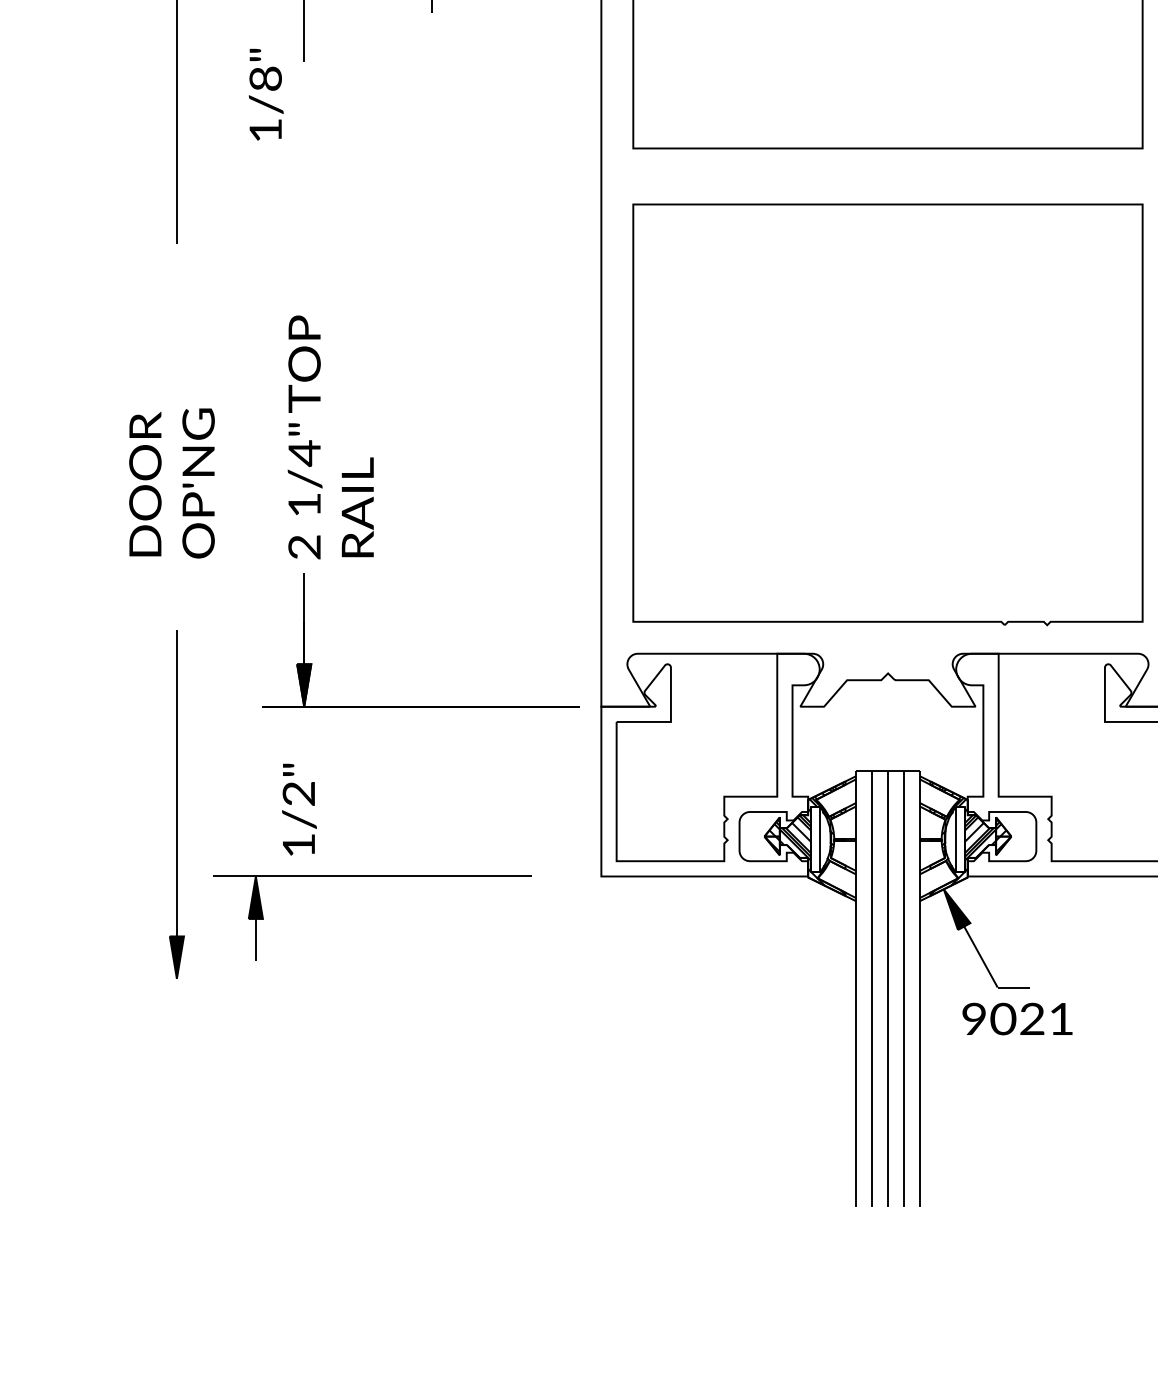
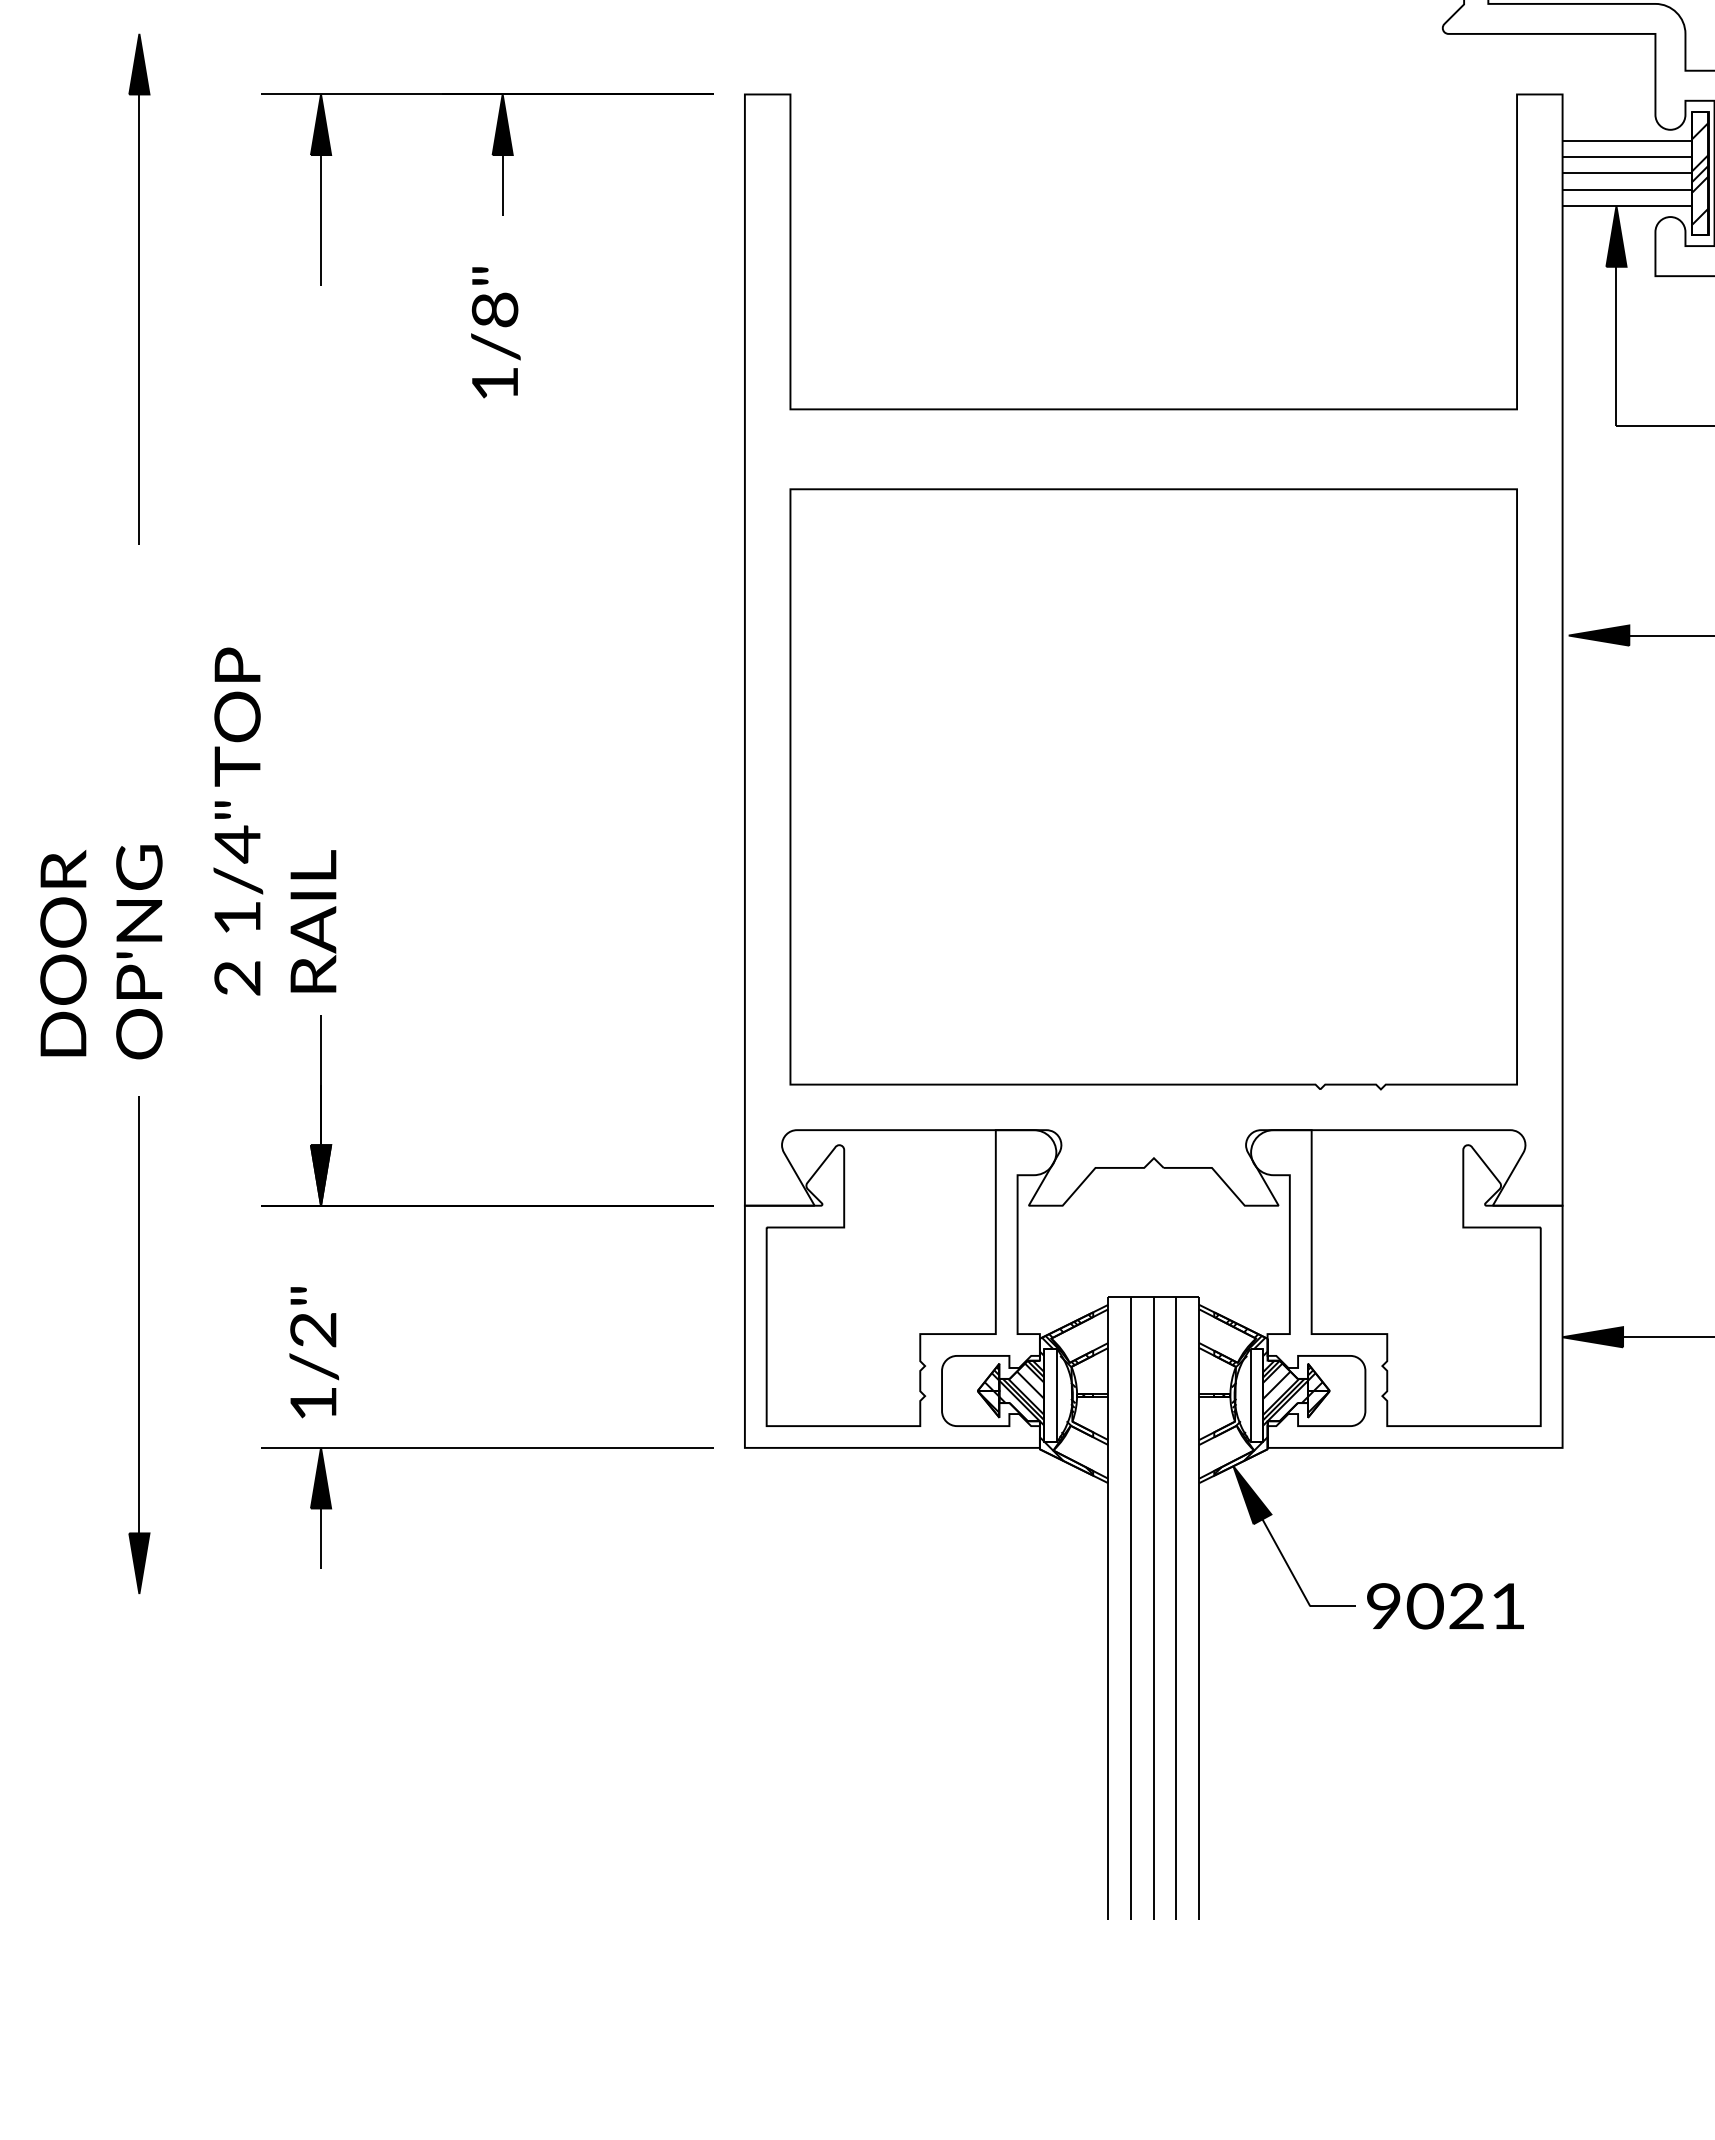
text: (266, 94) -> (495, 332), moved
text: (330, 437) -> (274, 821), moved
text: (172, 483) -> (101, 952), moved
part: (372, 876) -> (487, 1448), moved
text: (1017, 1019) -> (1445, 1606), moved

